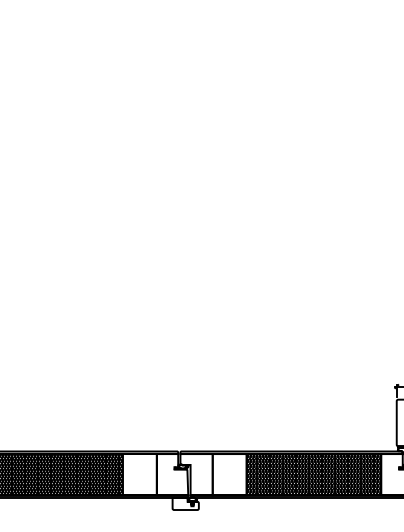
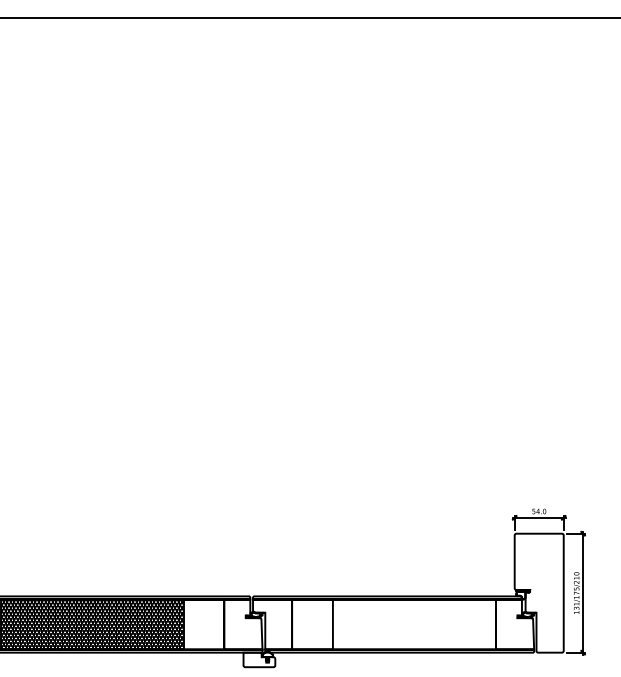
hatch: (313, 474) -> (414, 624), removed

